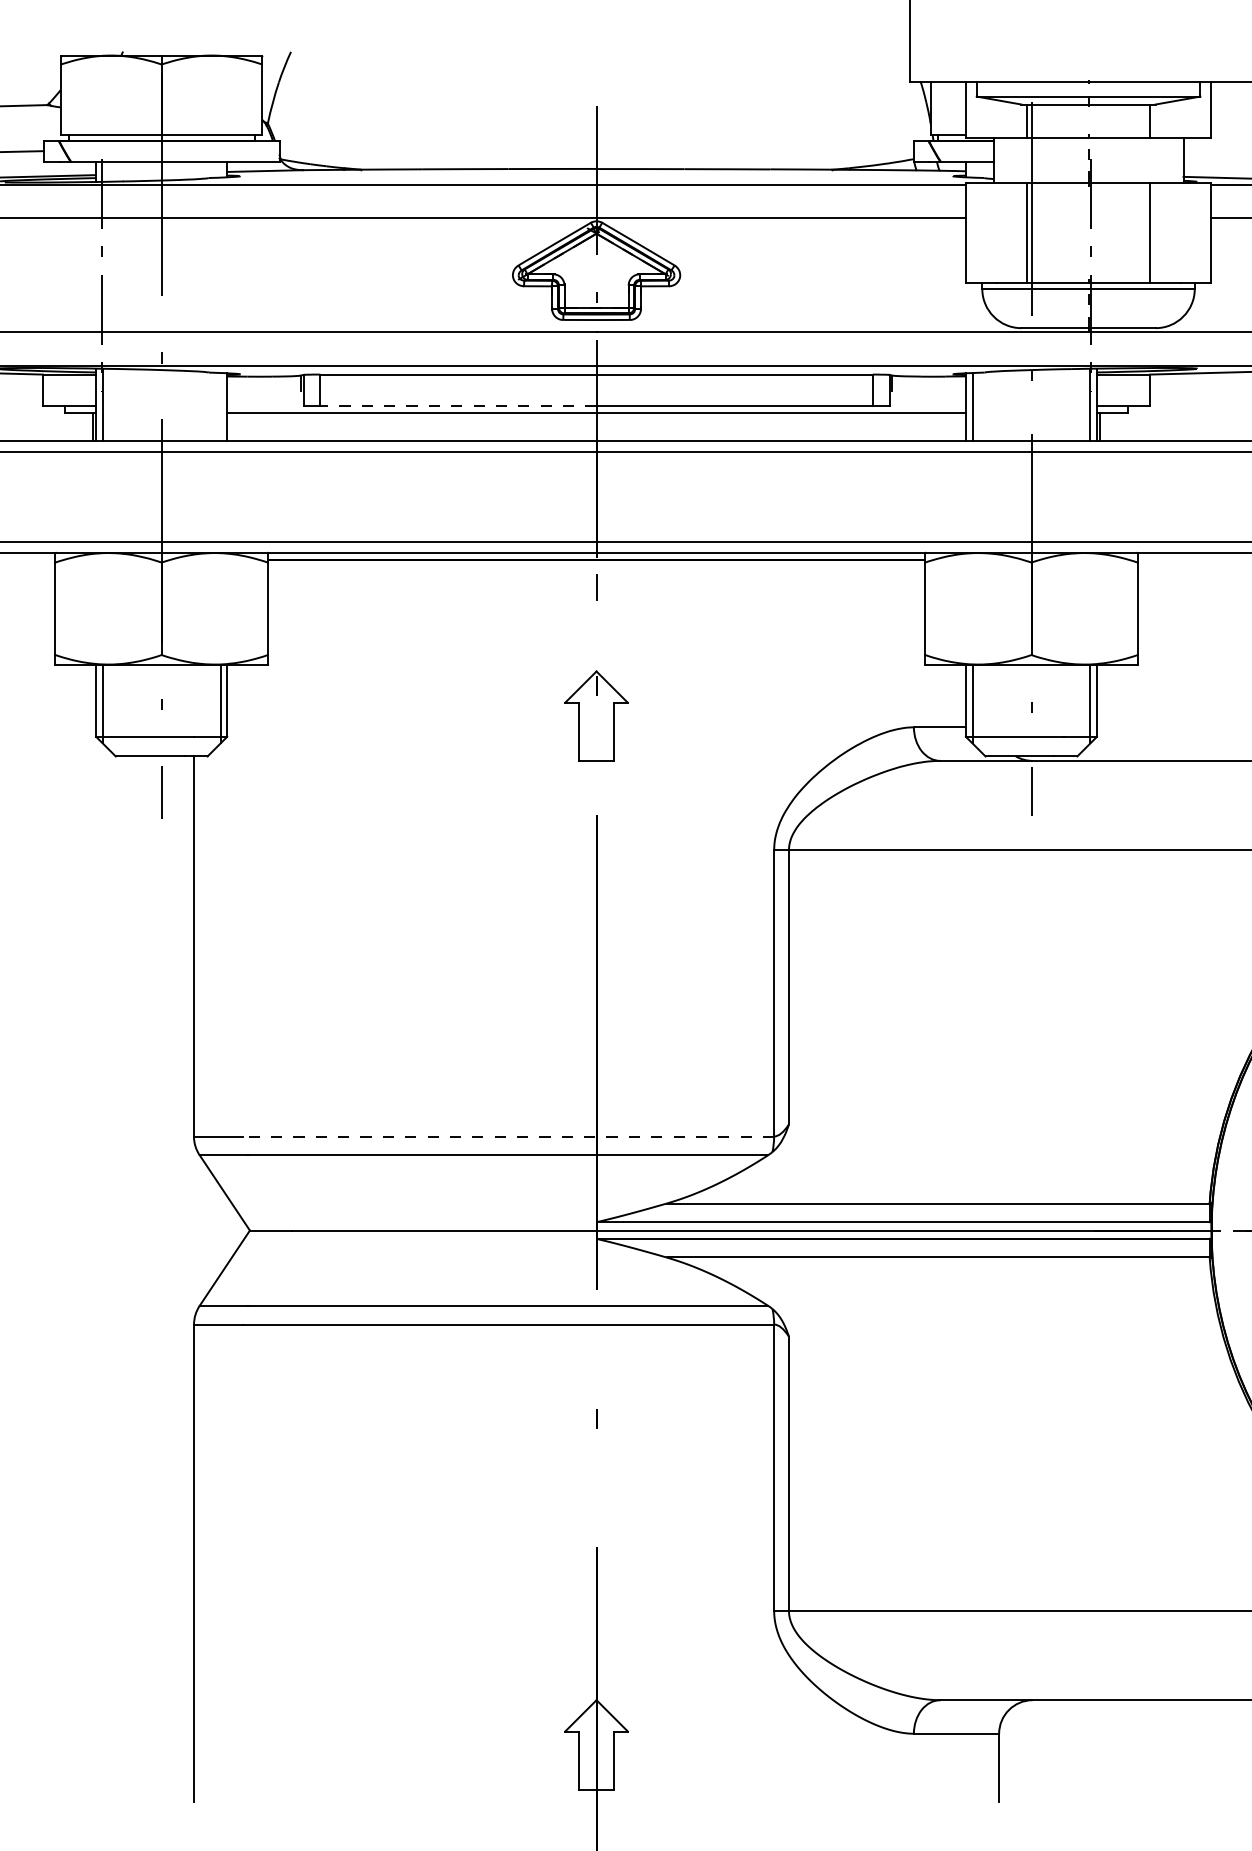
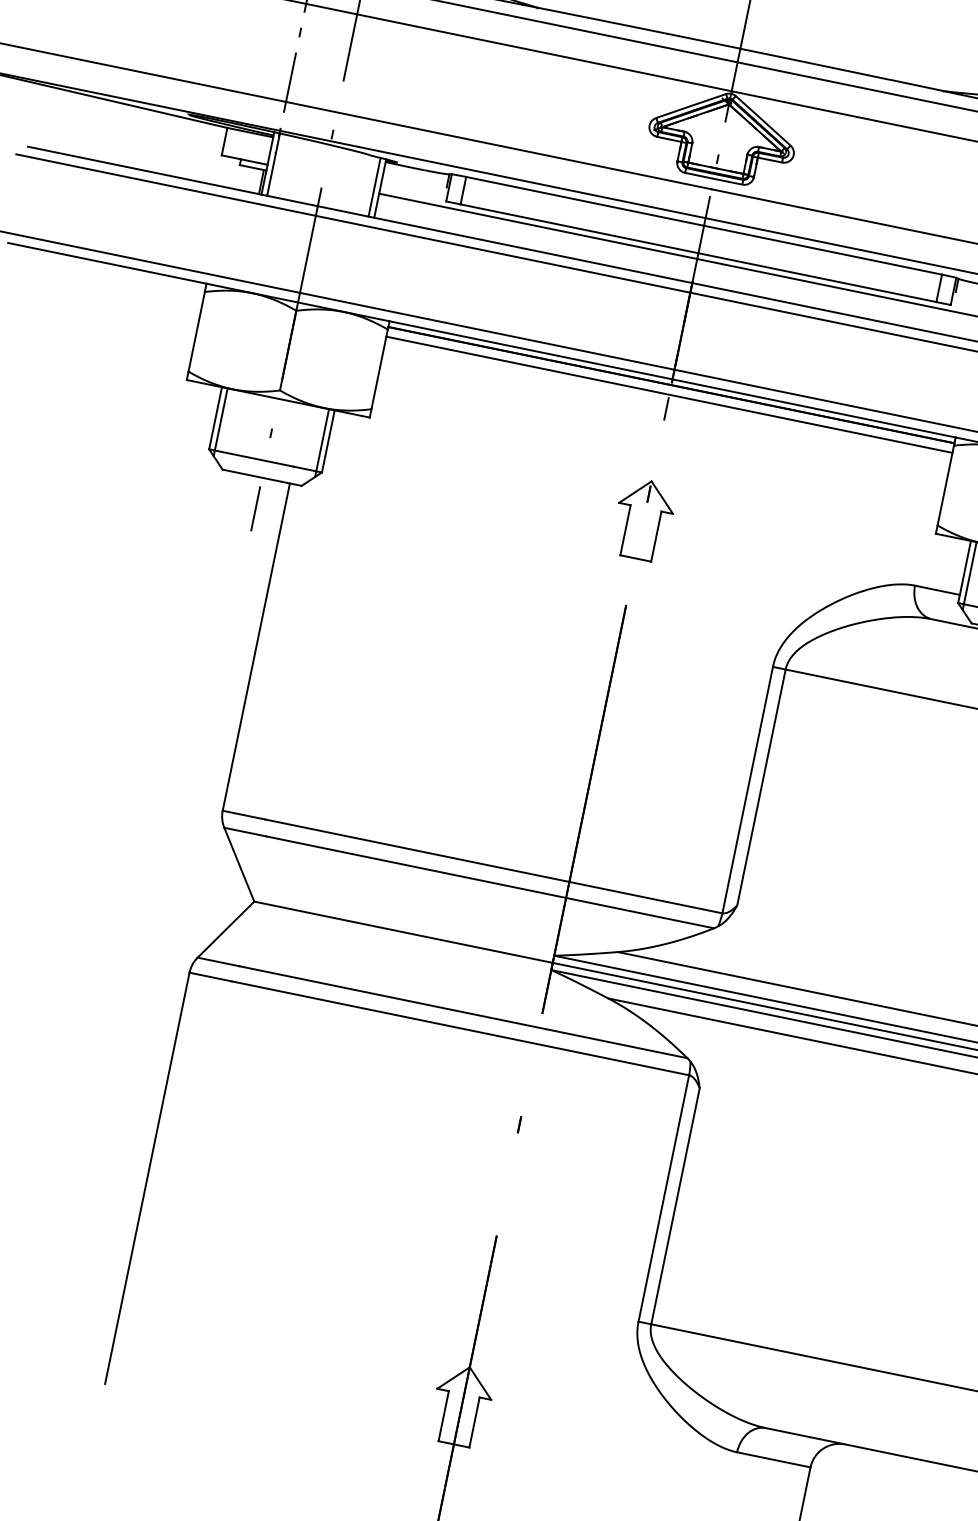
line: (457, 406) -> (578, 228), dashed -> solid
line: (220, 407) -> (374, 187), added
line: (596, 570) -> (669, 394), added
line: (508, 1136) -> (493, 866), dashed -> solid

